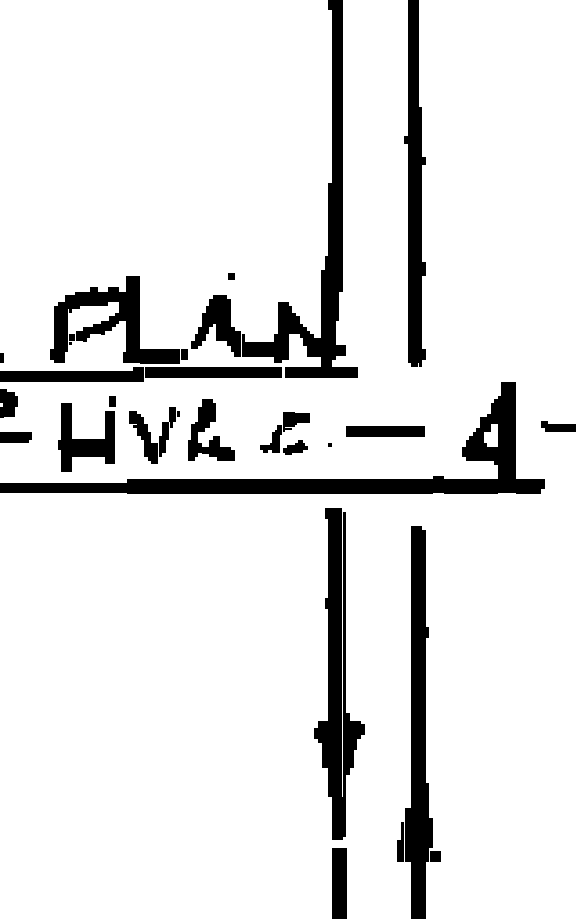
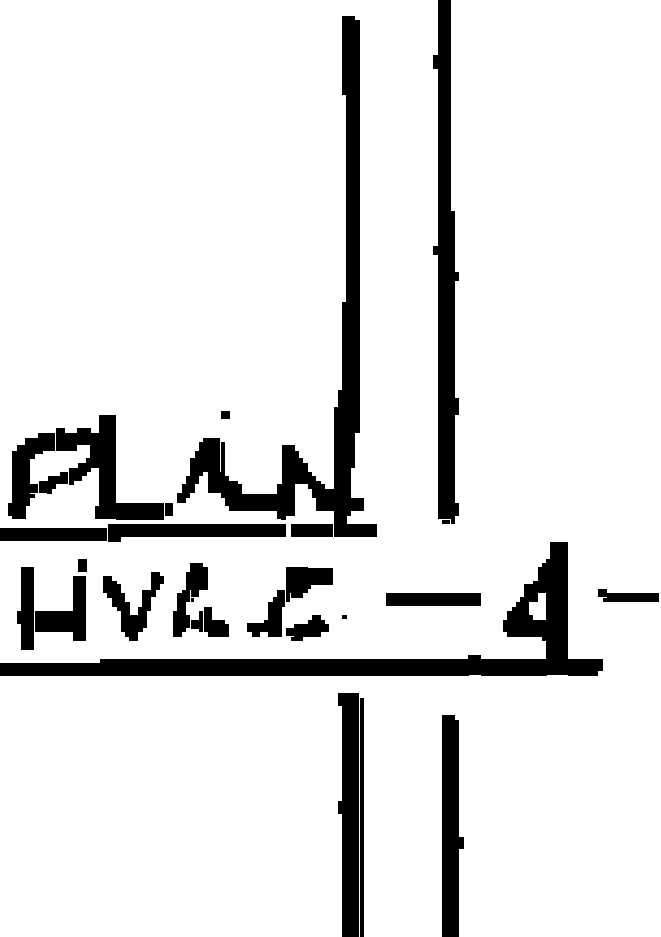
line: (385, 431) -> (433, 600), moved
part: (284, 433) -> (289, 603), size x1.43

